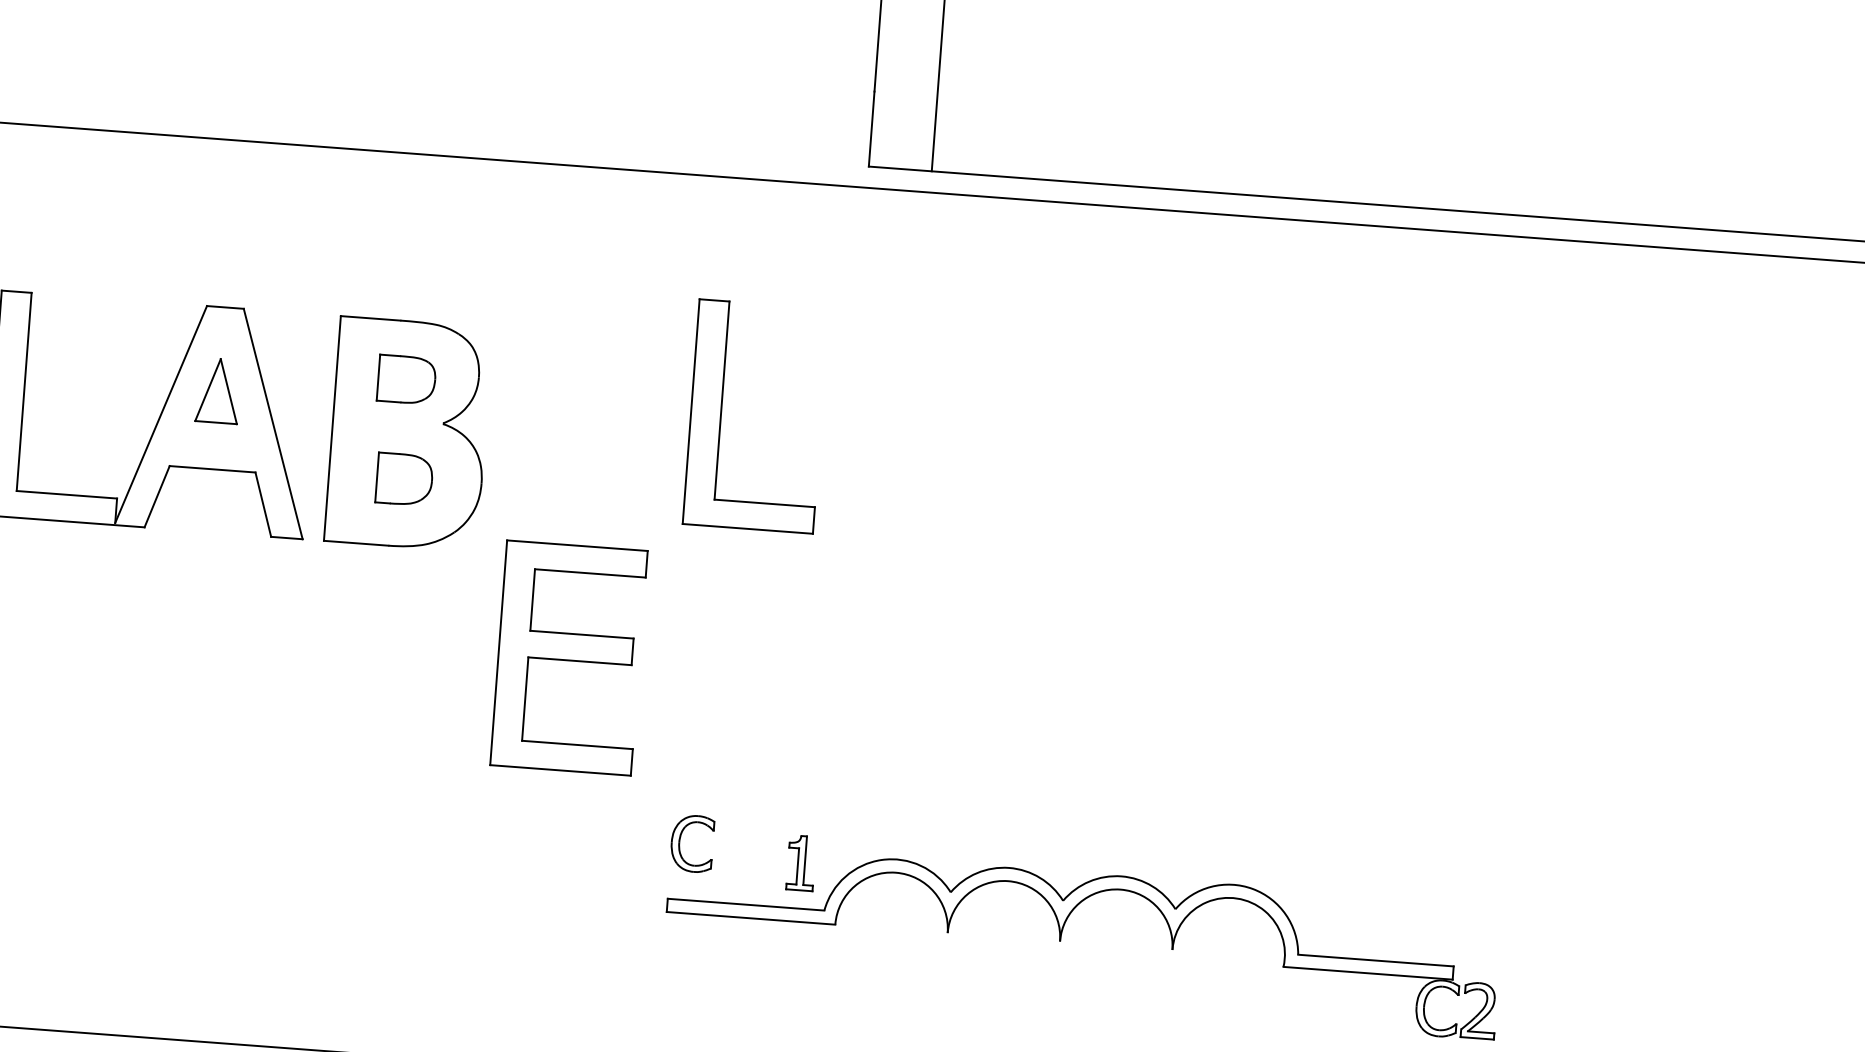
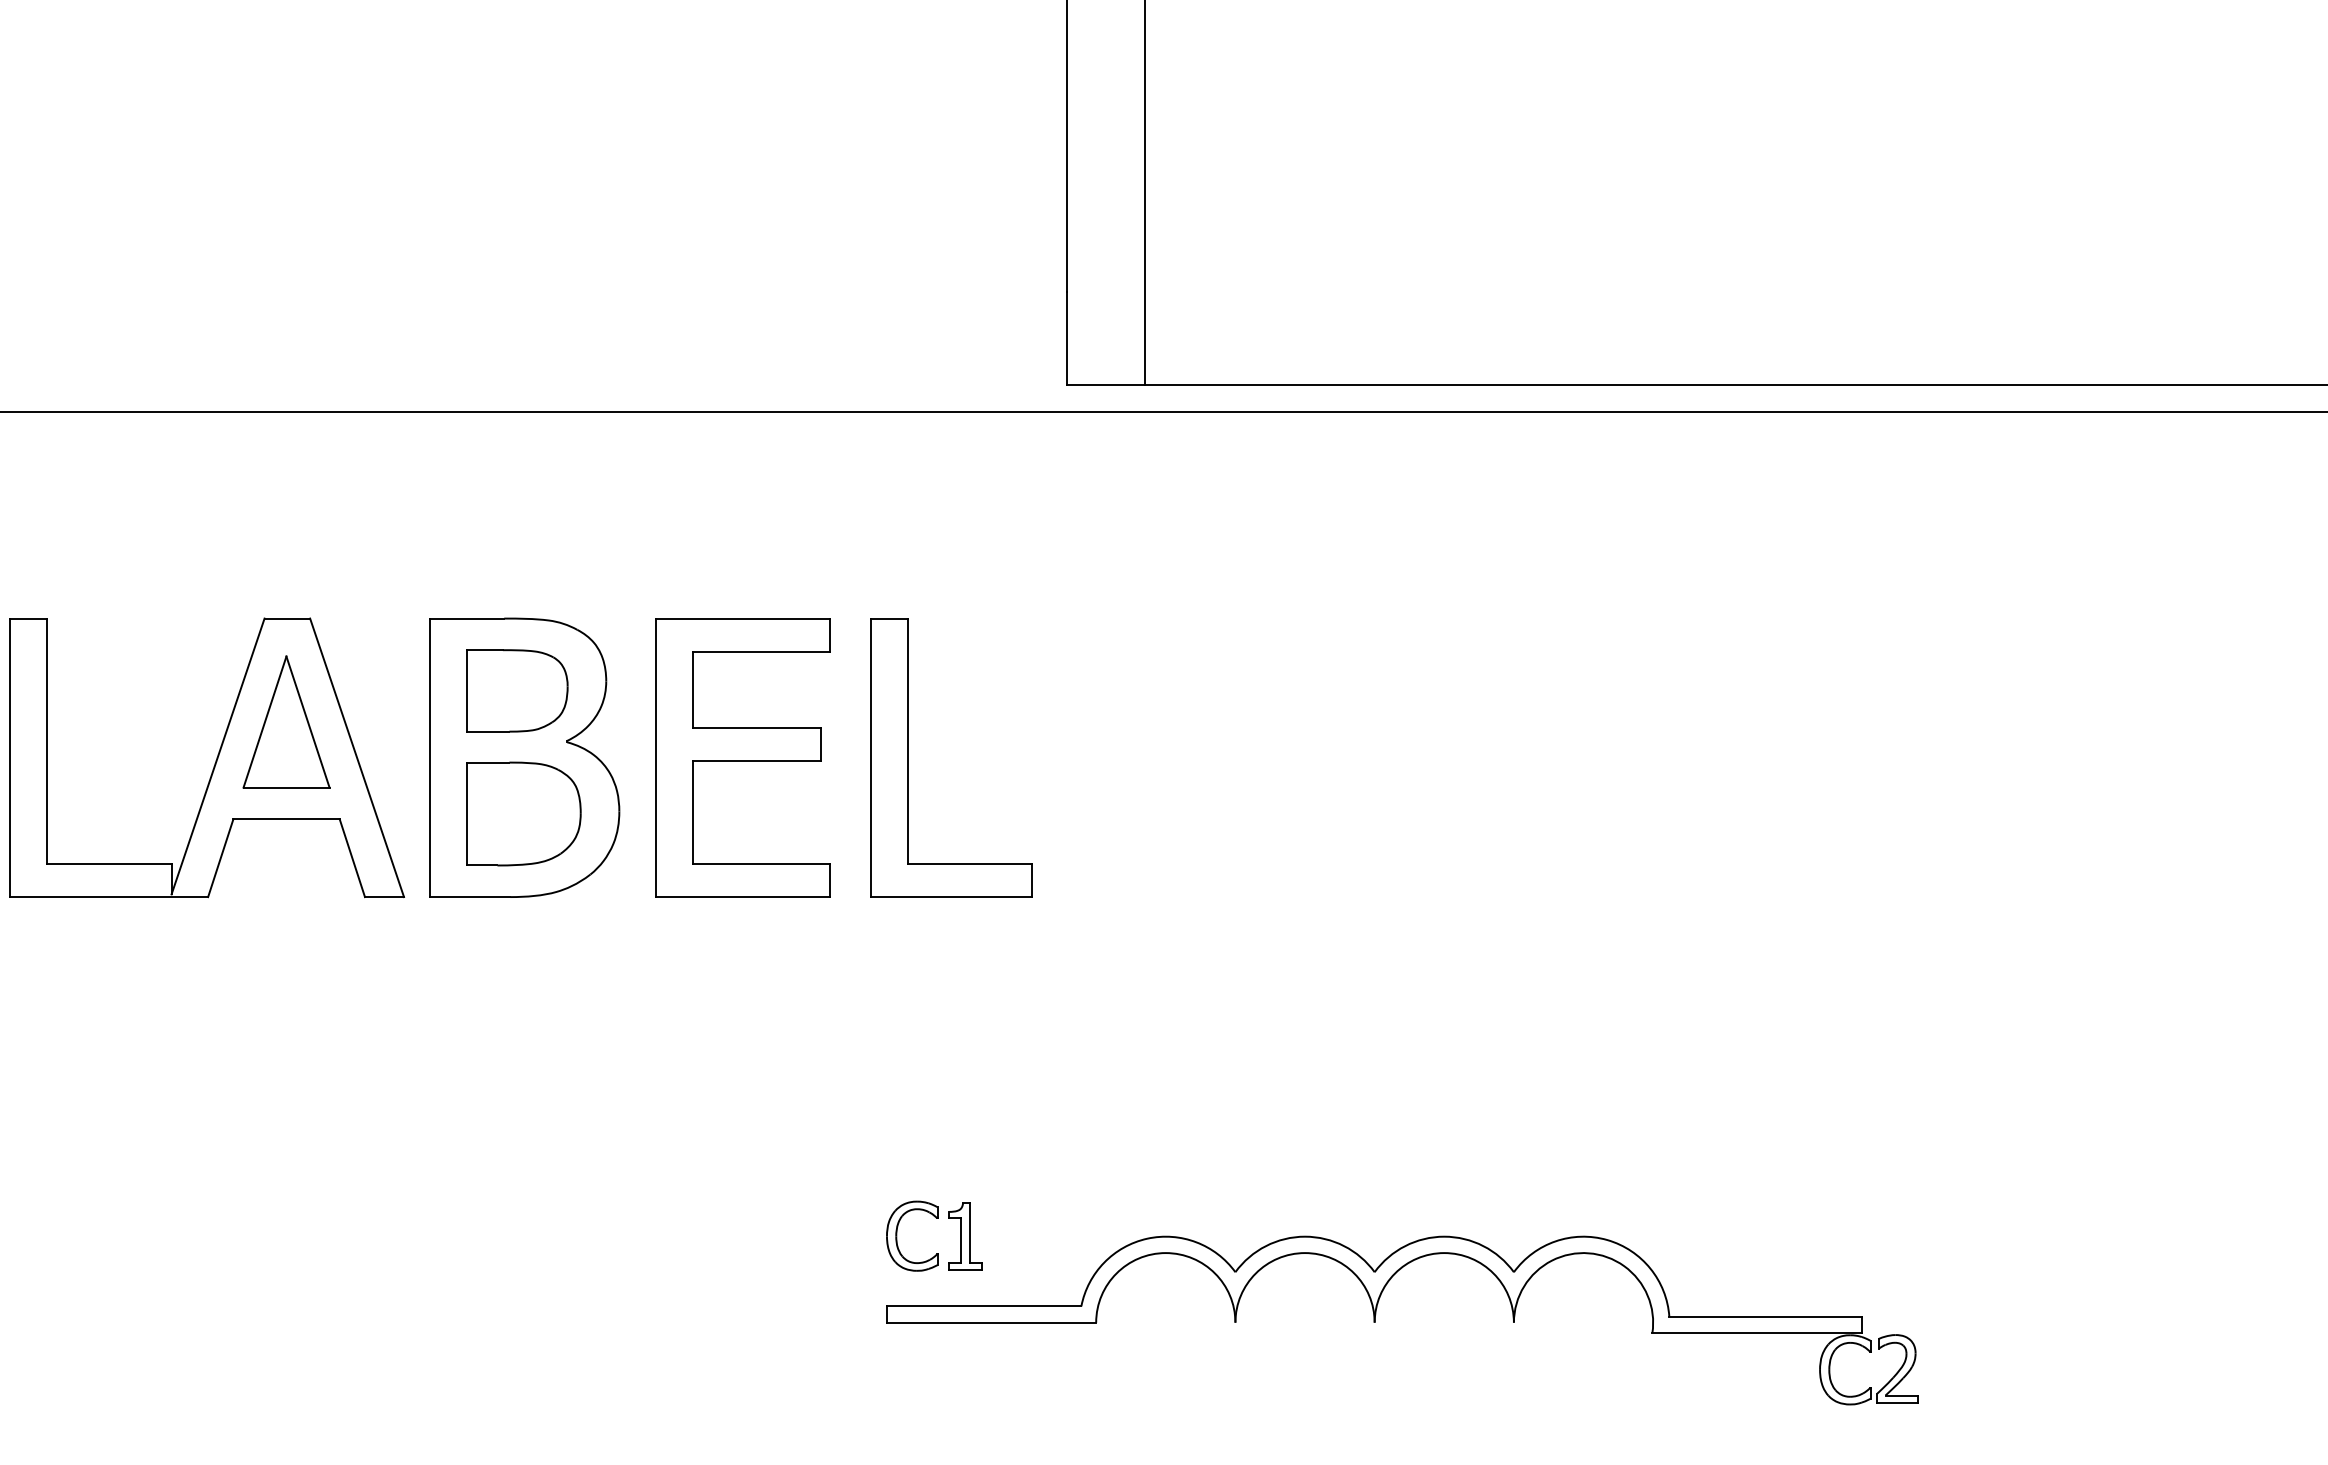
part: (406, 379) -> (517, 690), size x1.43
part: (218, 390) -> (286, 721), size x1.67
part: (721, 413) -> (908, 757), moved
part: (404, 479) -> (523, 813), size x1.67
part: (568, 657) -> (742, 757), moved
part: (801, 863) -> (965, 1236), moved

